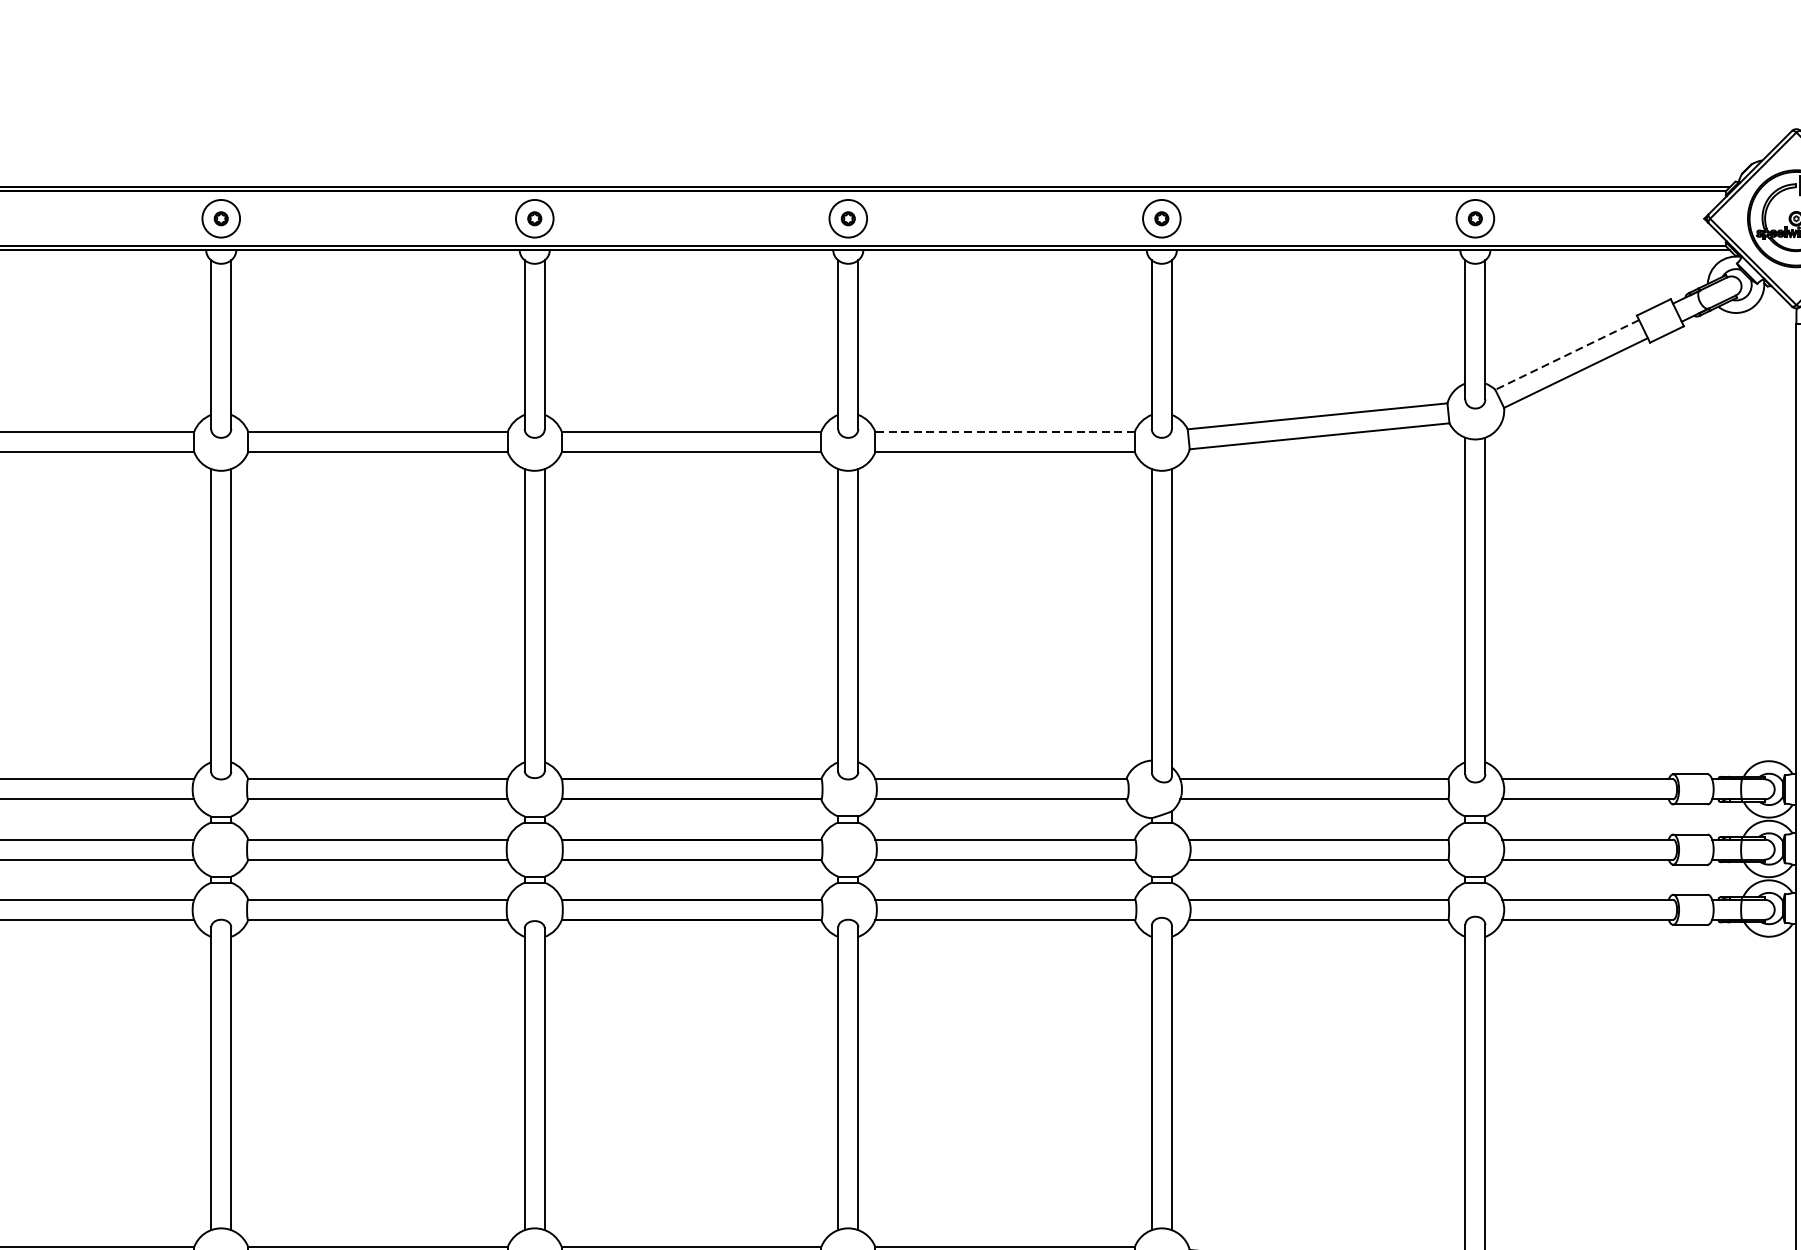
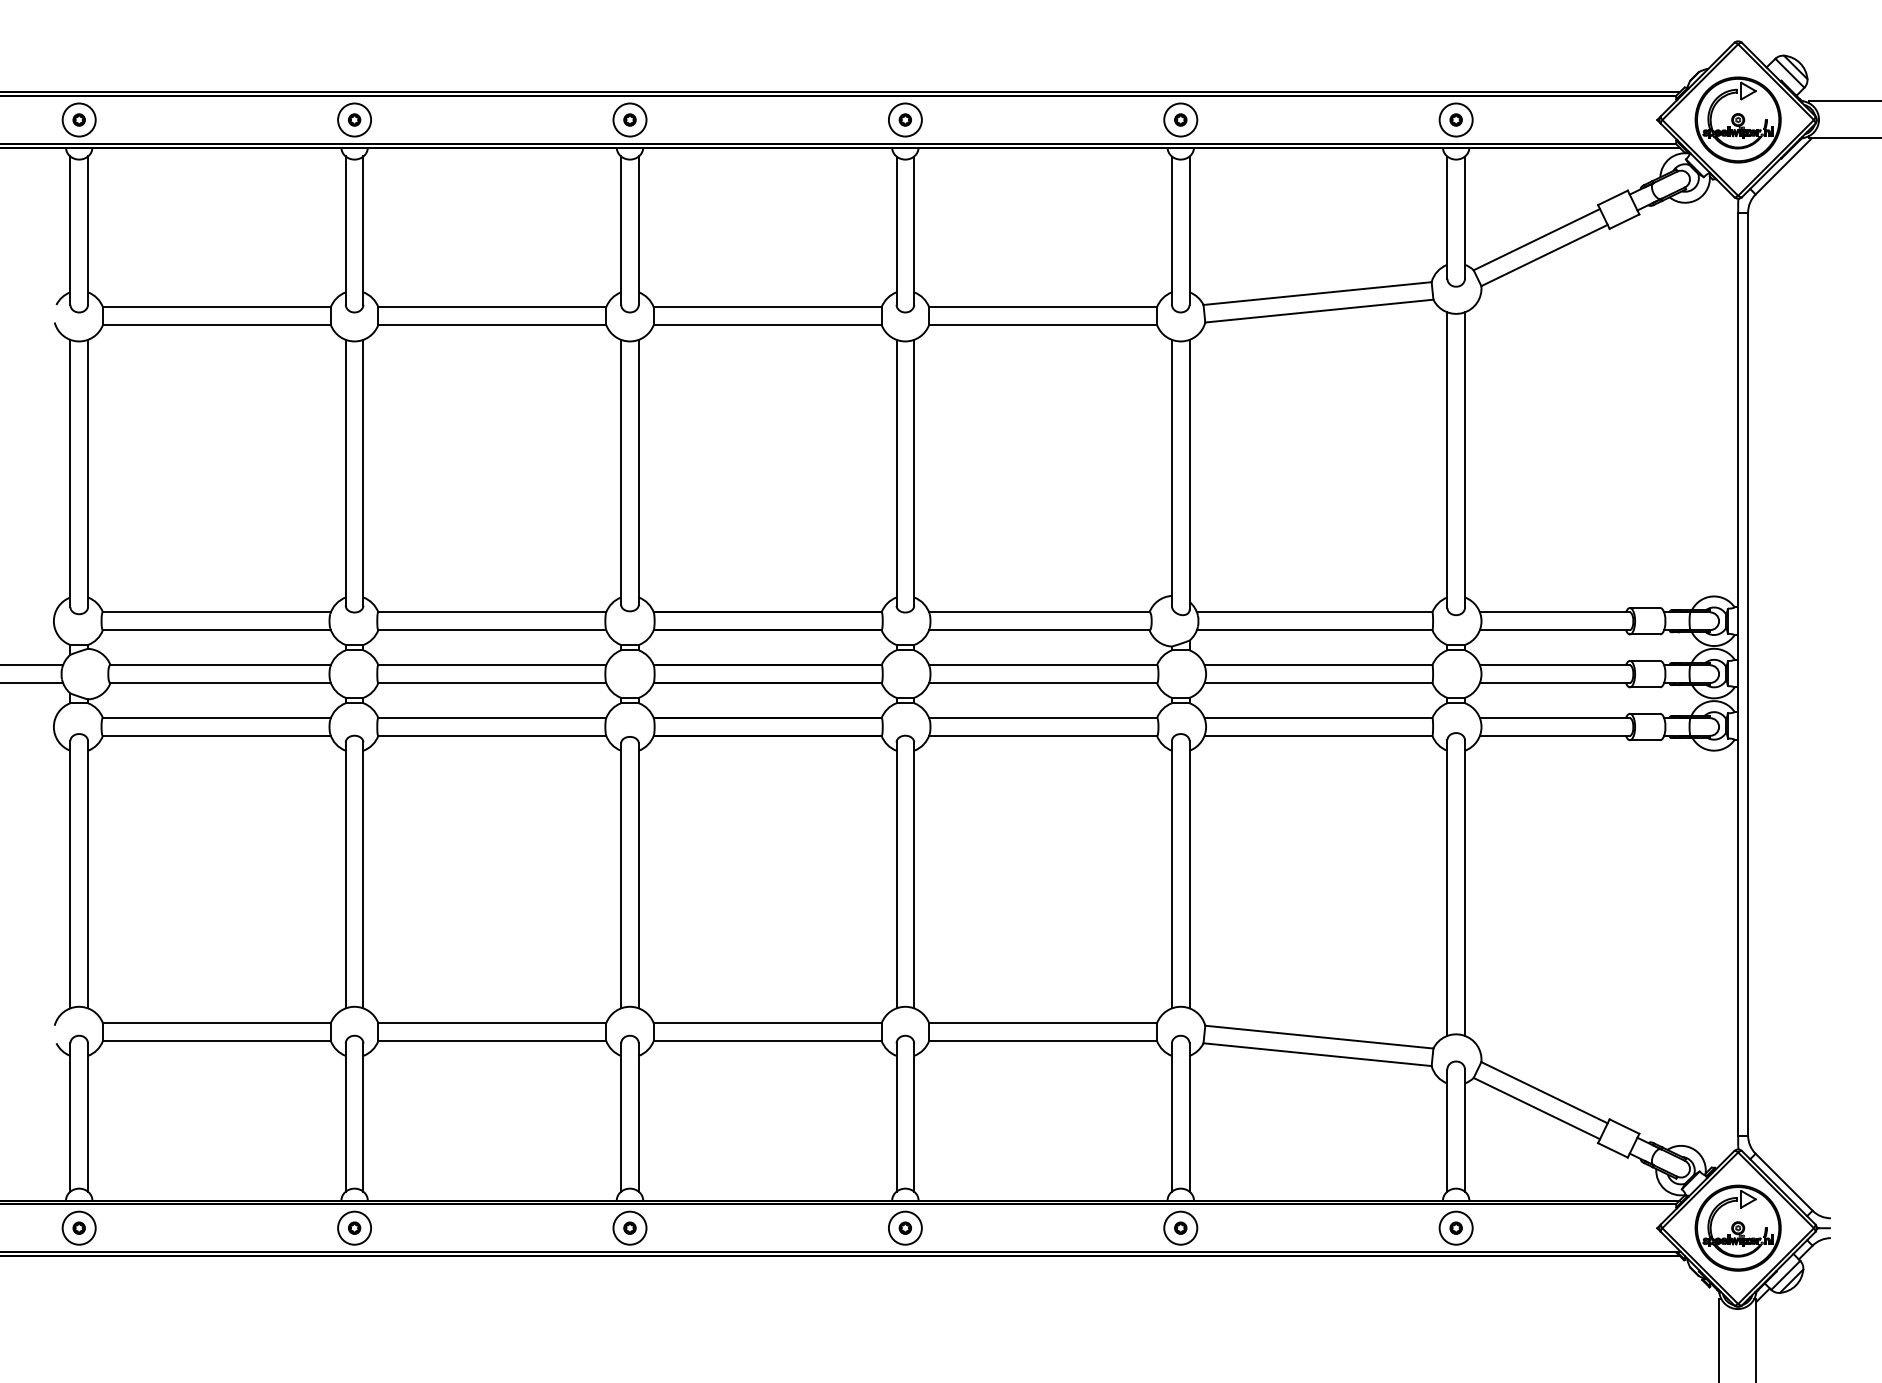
line: (1566, 354) -> (1536, 239), dashed -> solid
line: (1005, 432) -> (1043, 307), dashed -> solid

